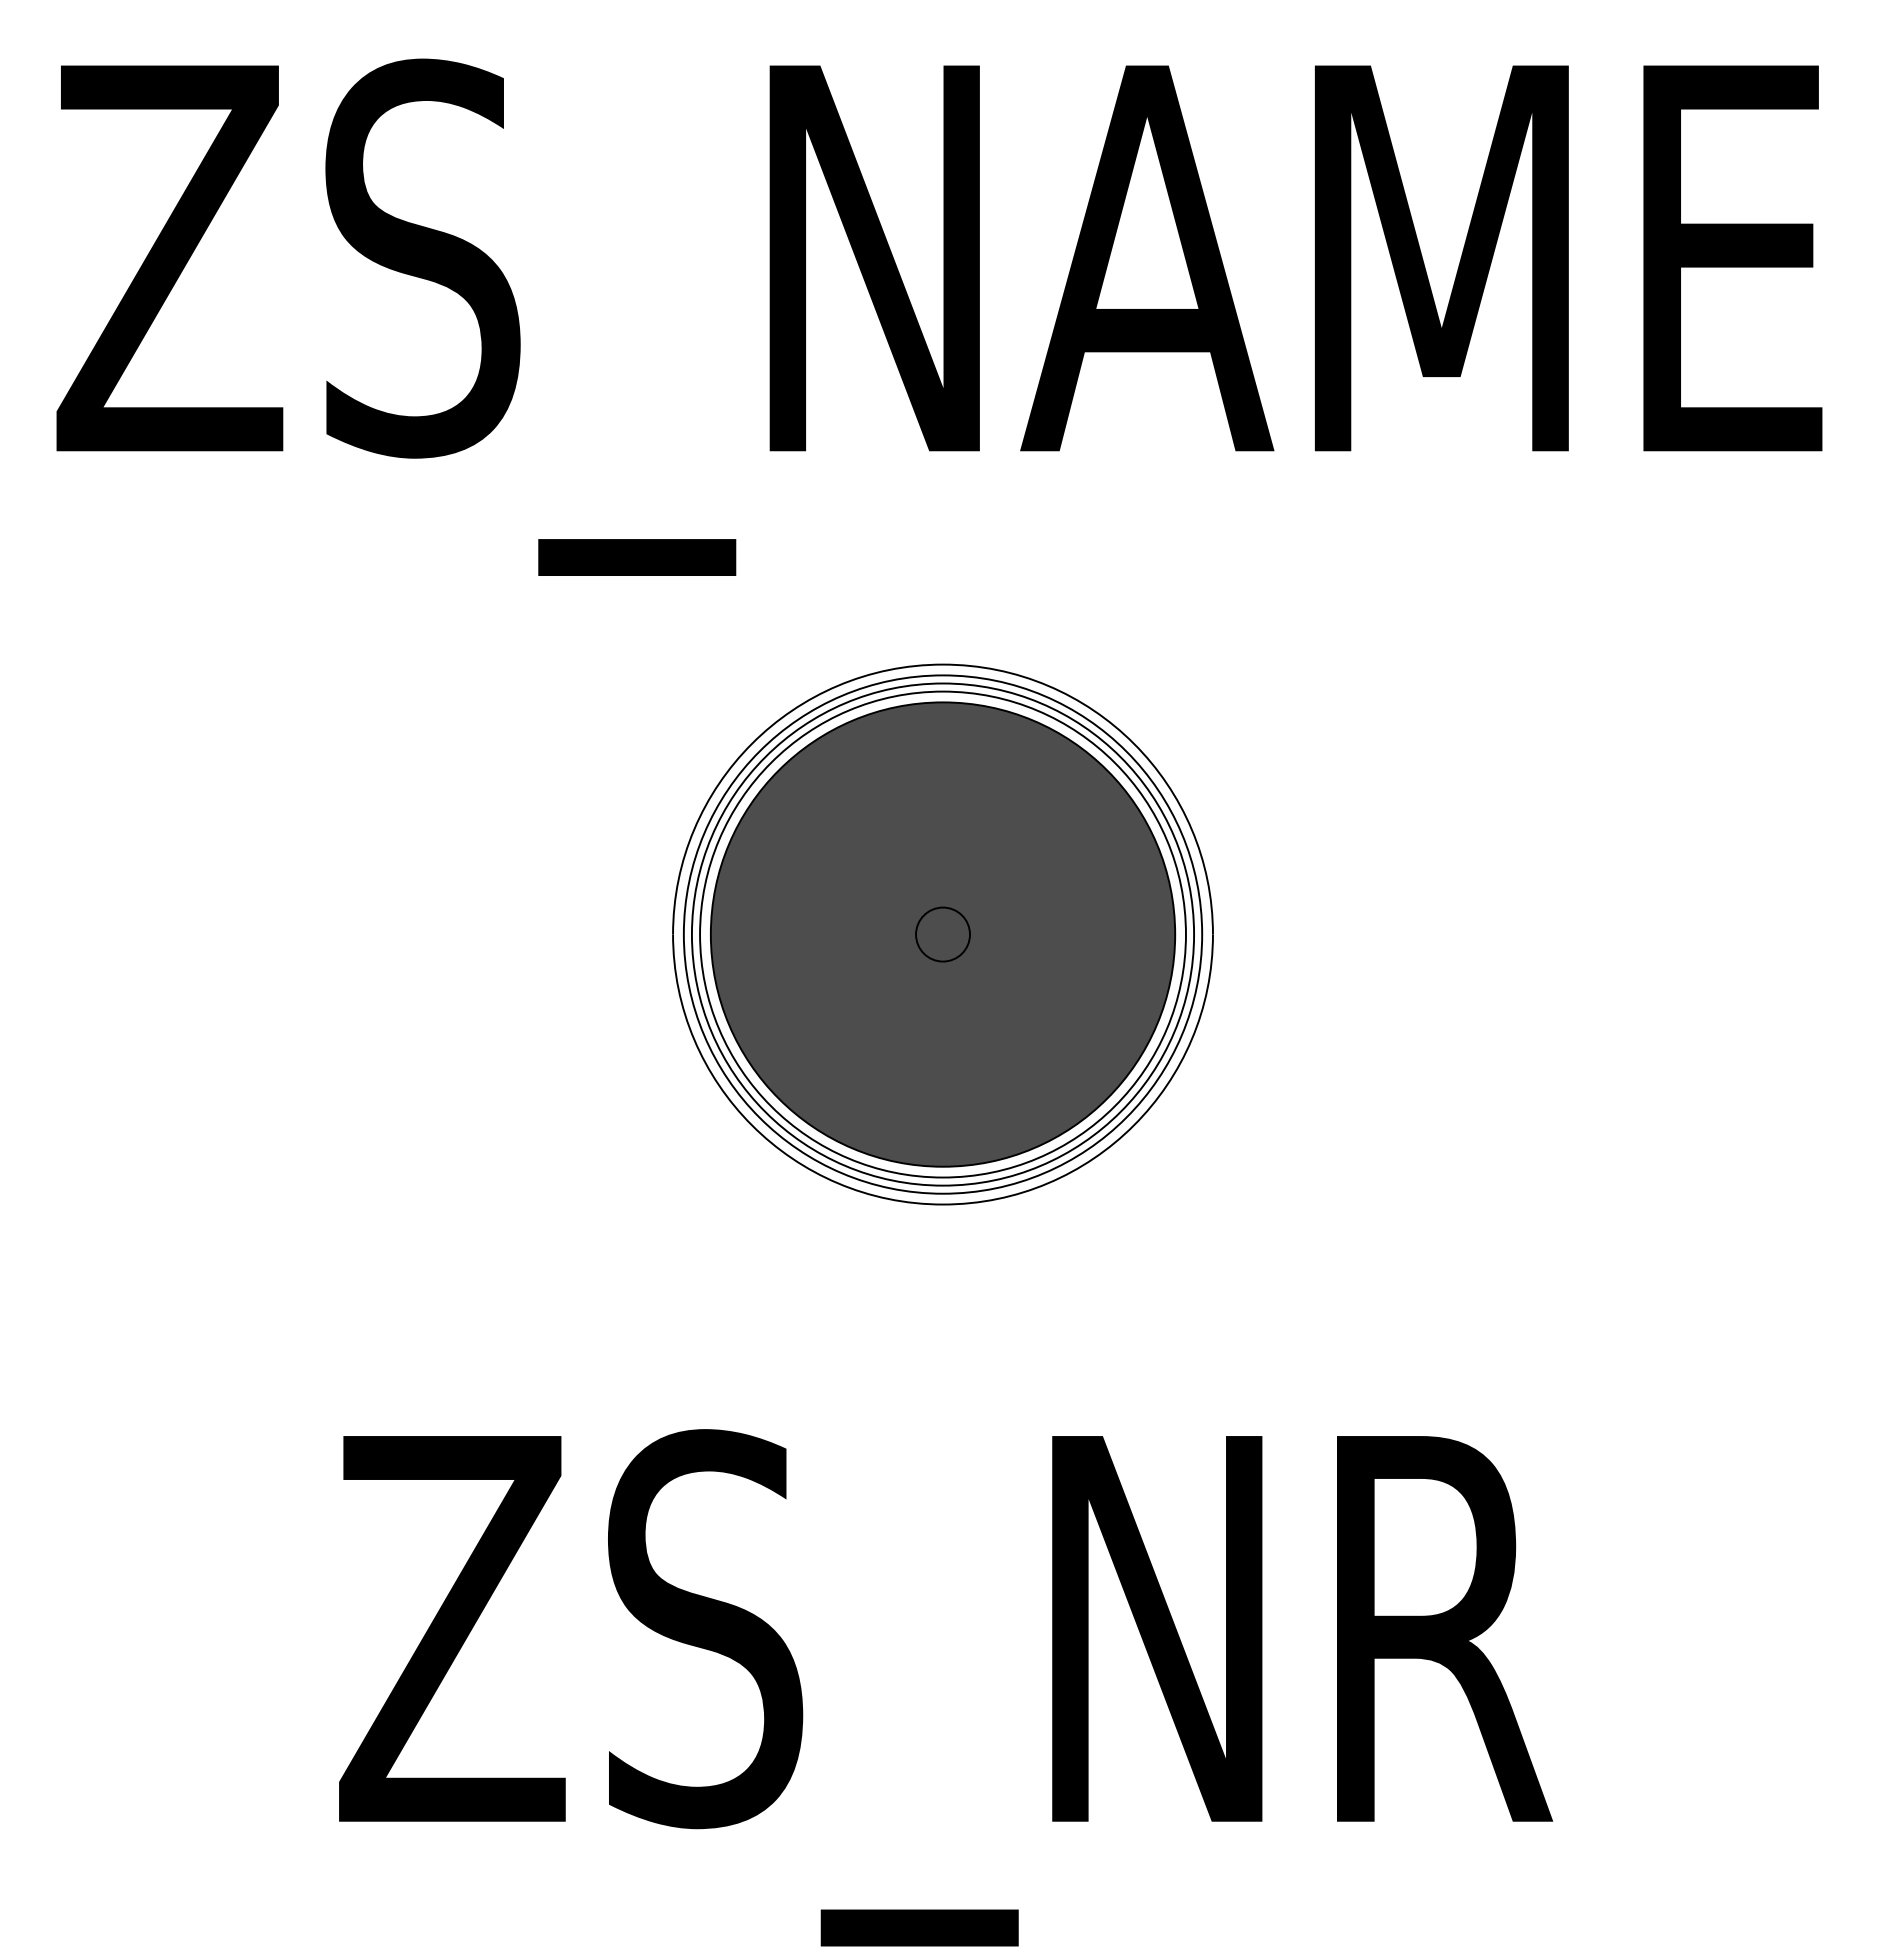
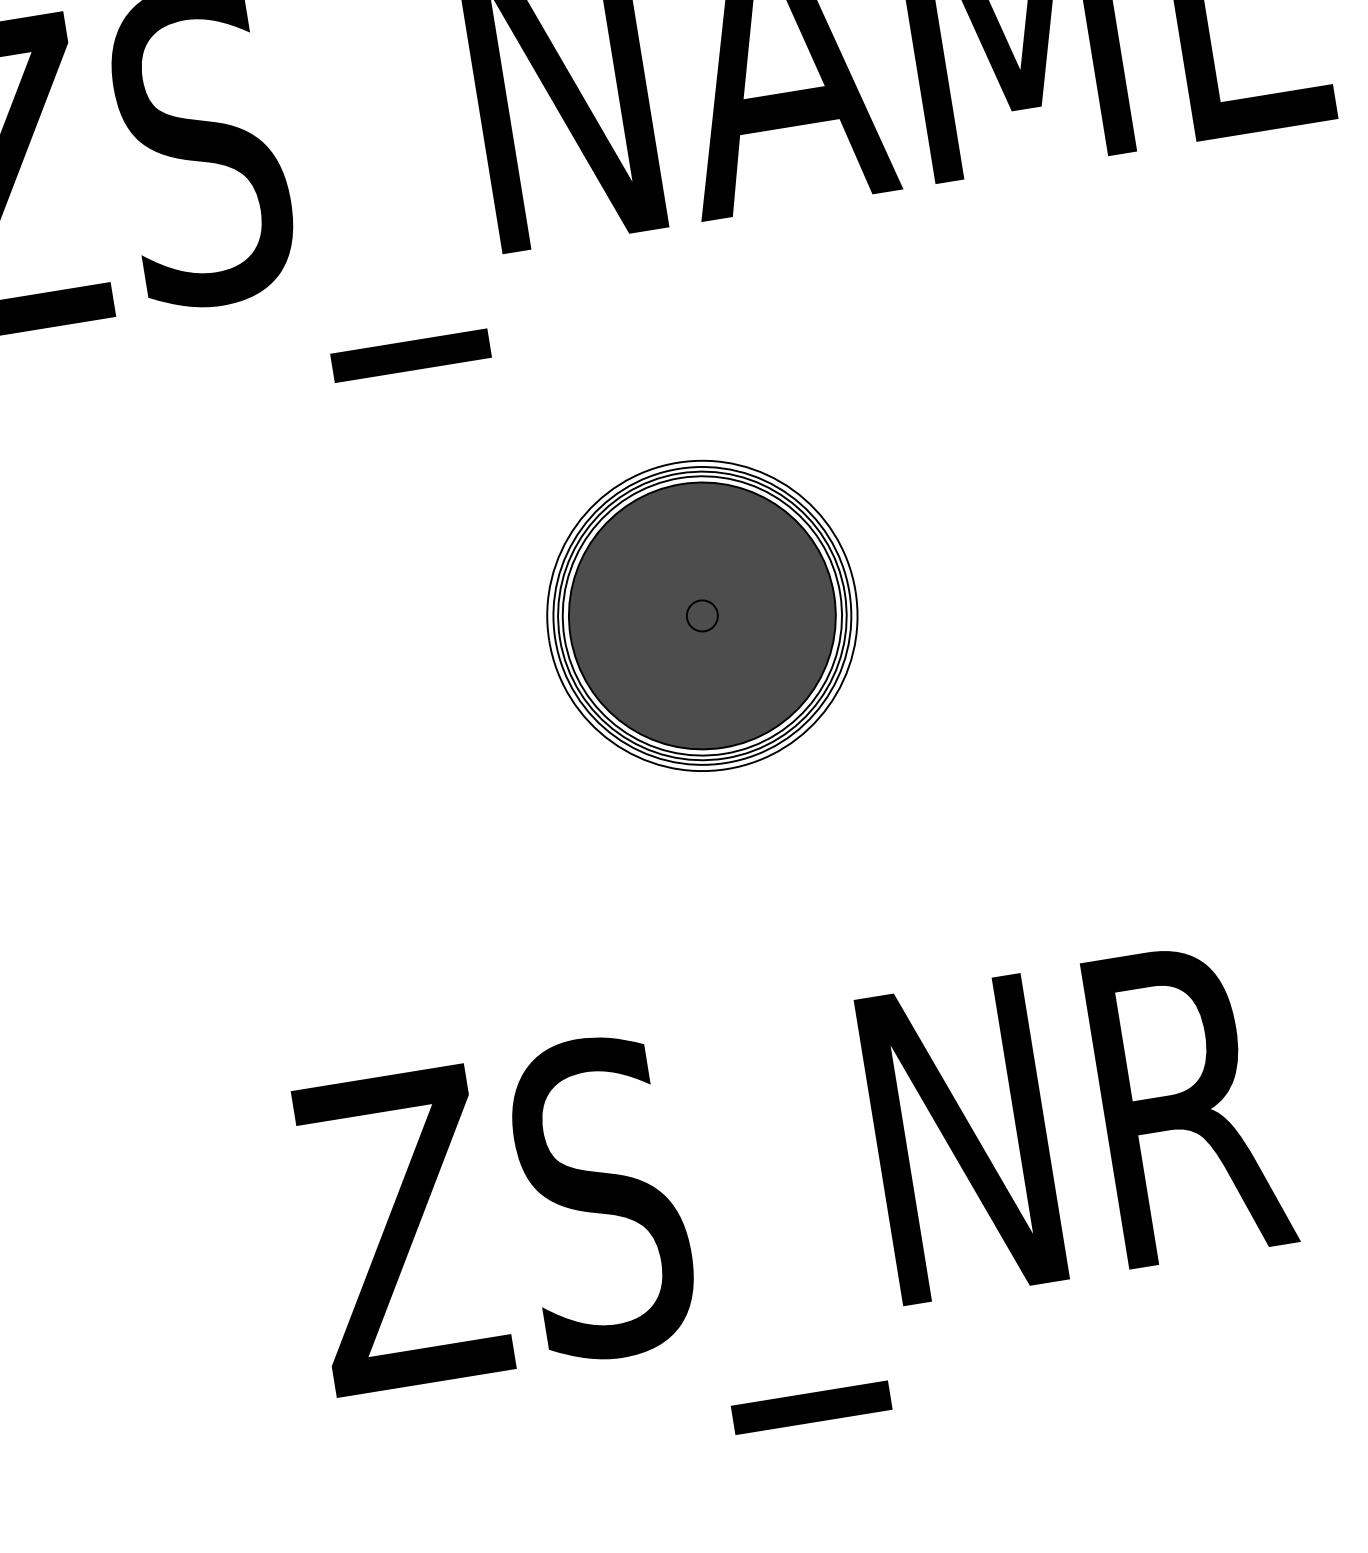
part: (942, 934) -> (701, 615), size x0.71

